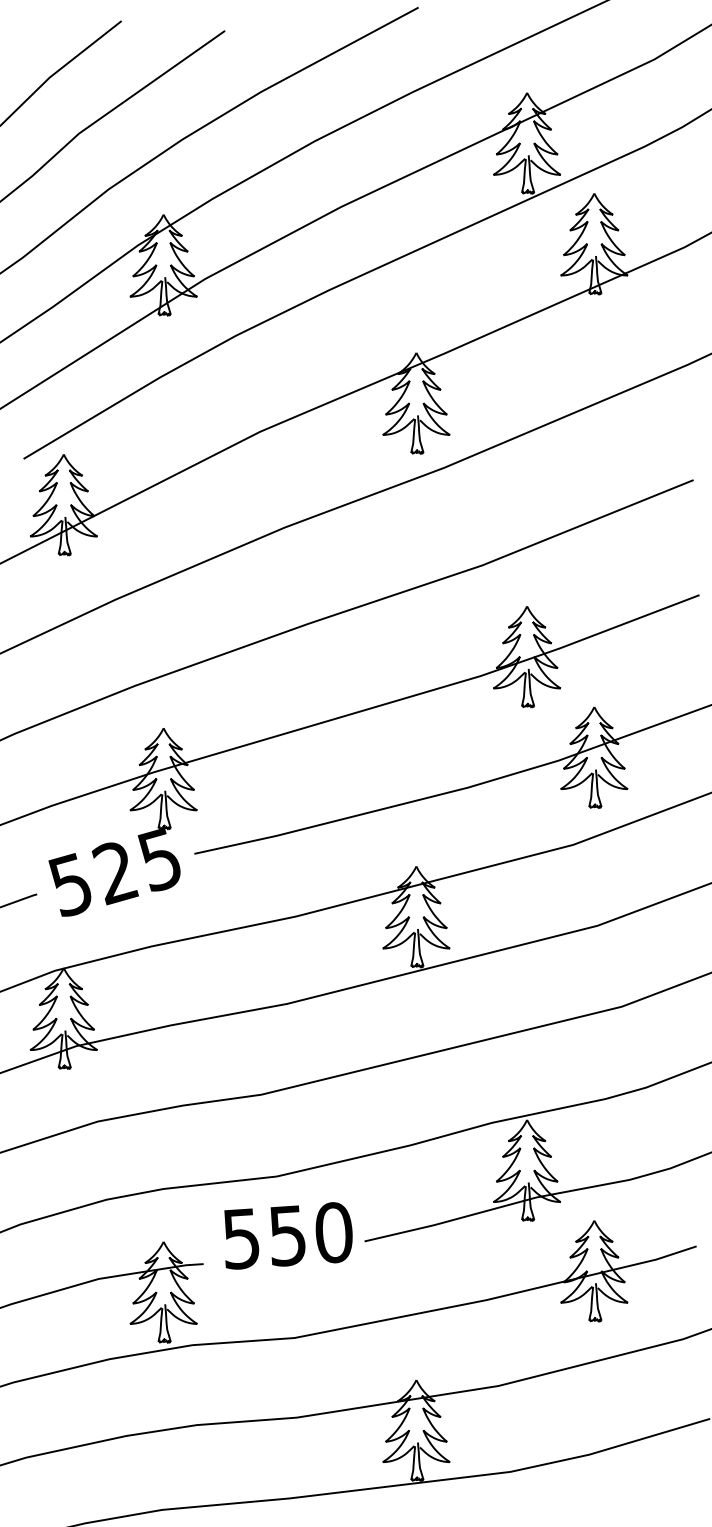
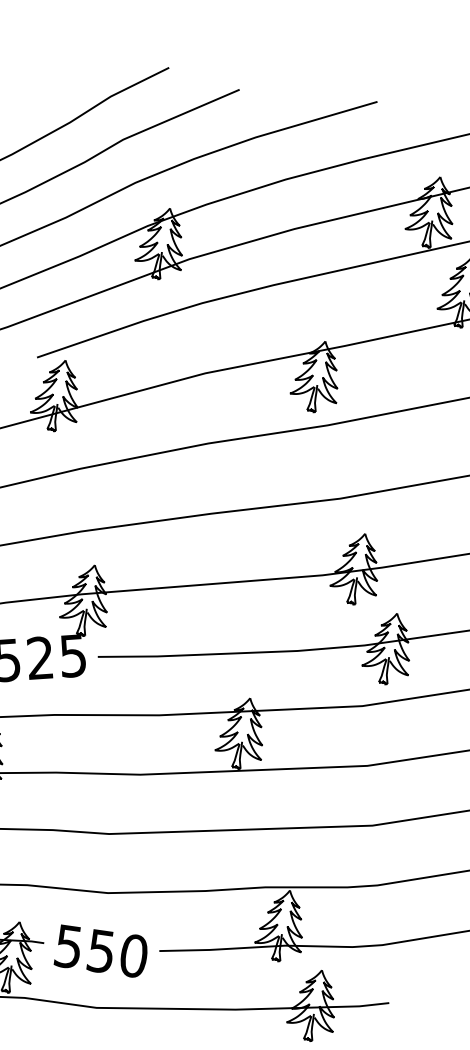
text: (288, 1235) -> (101, 951), moved

